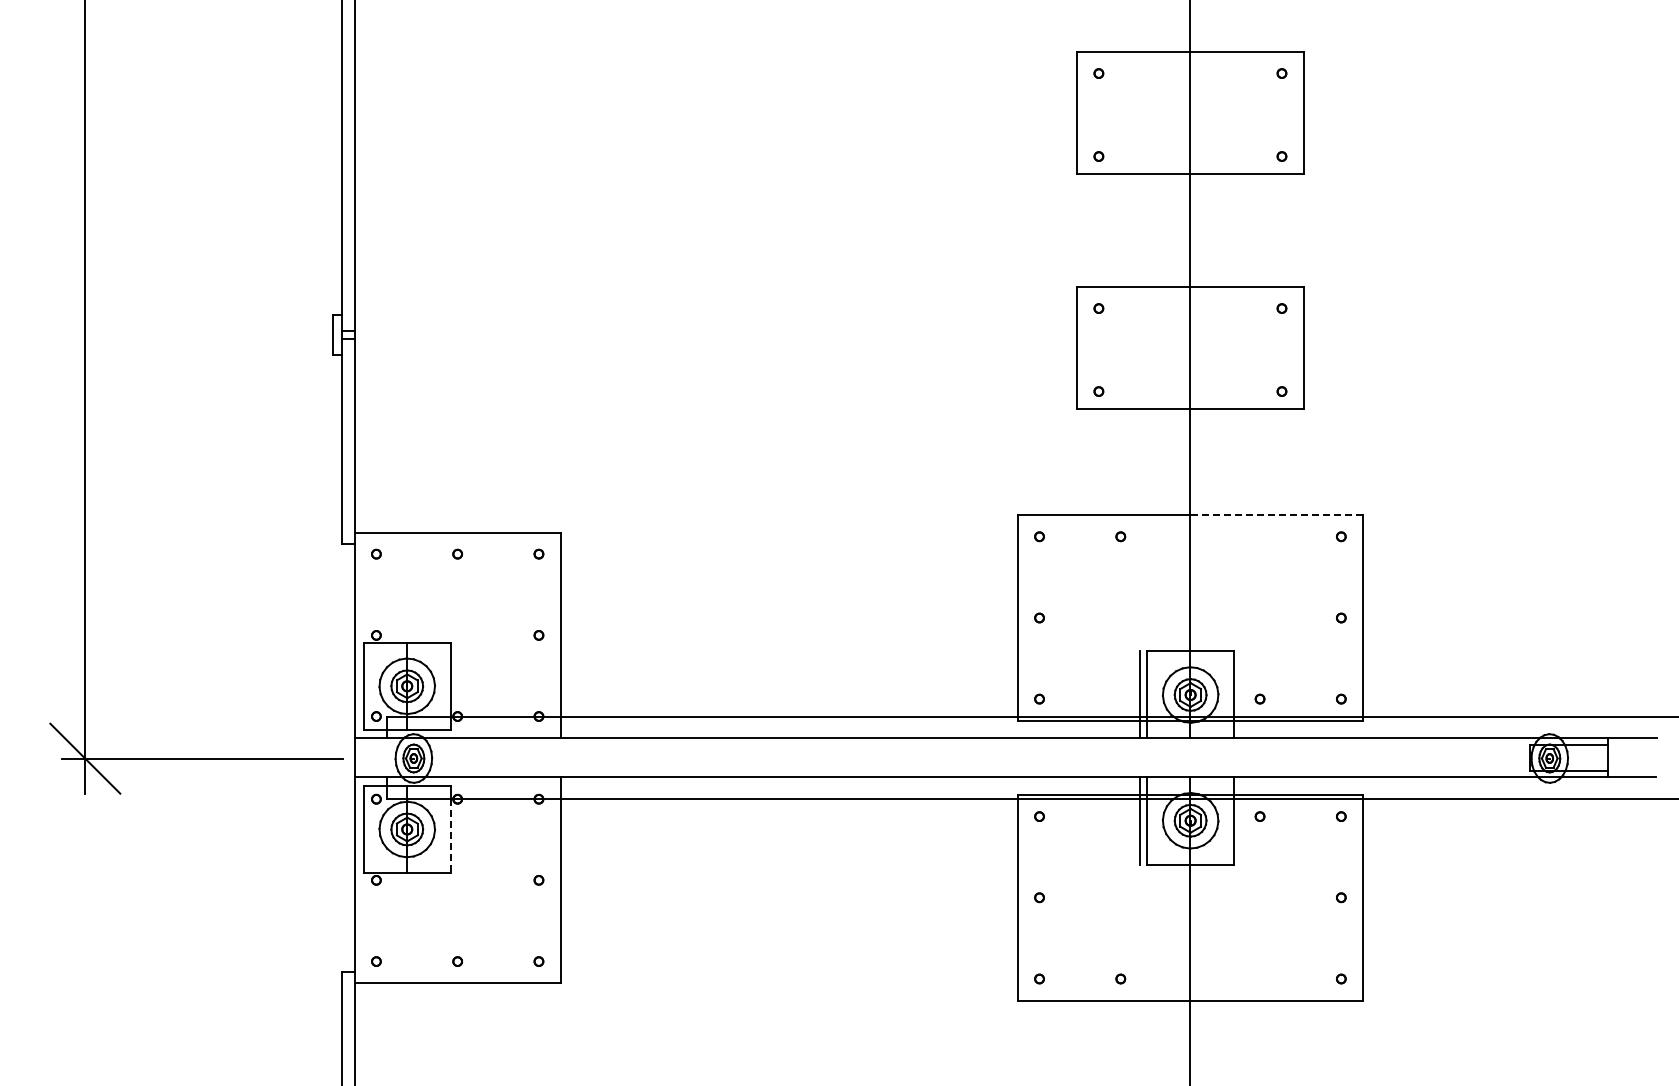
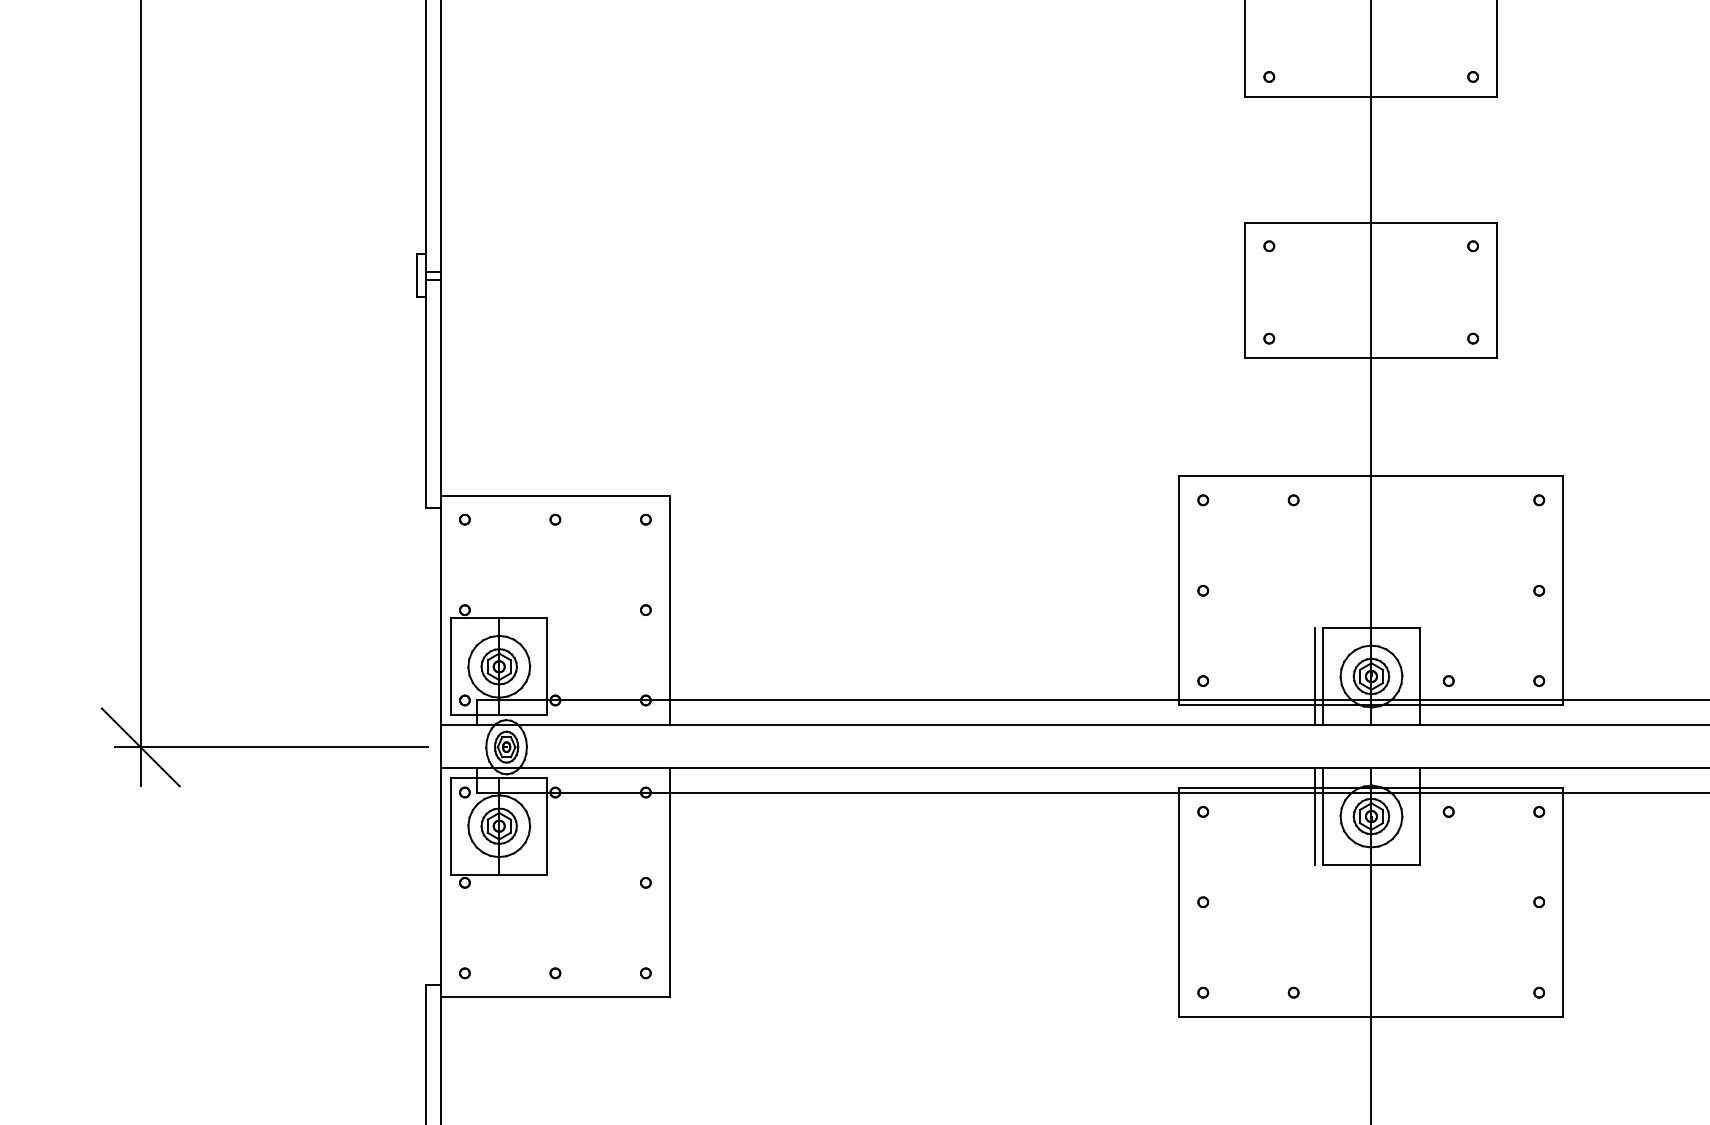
line: (1276, 515) -> (1467, 476), dashed -> solid
line: (450, 836) -> (547, 834), dashed -> solid

